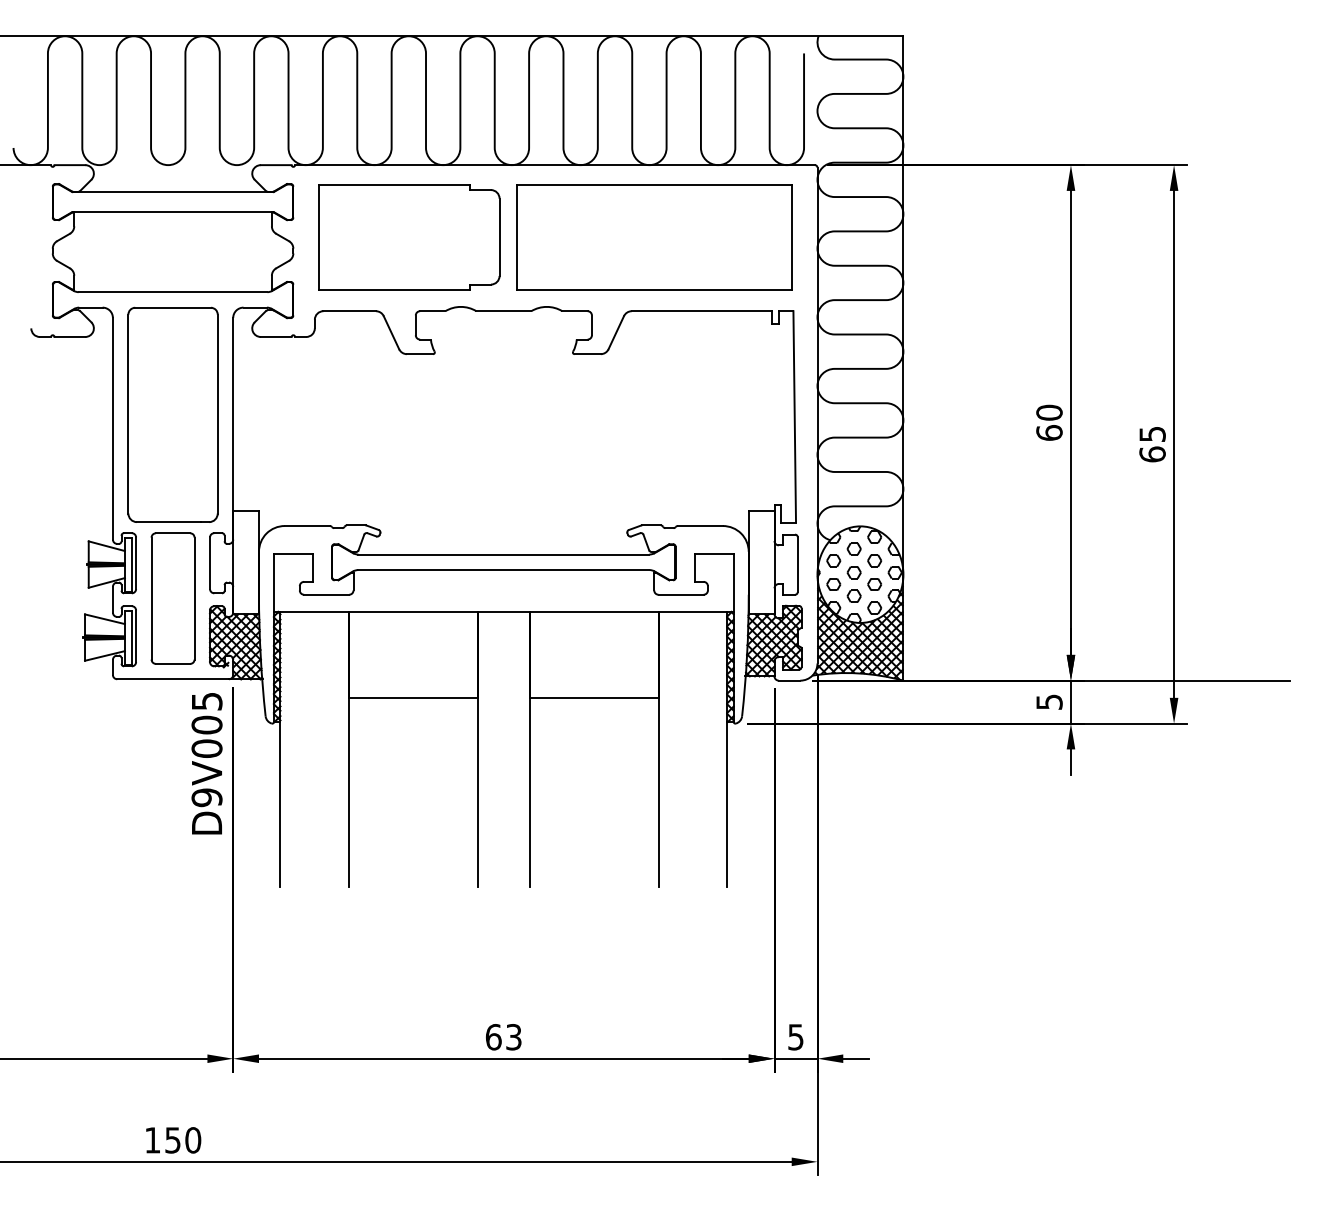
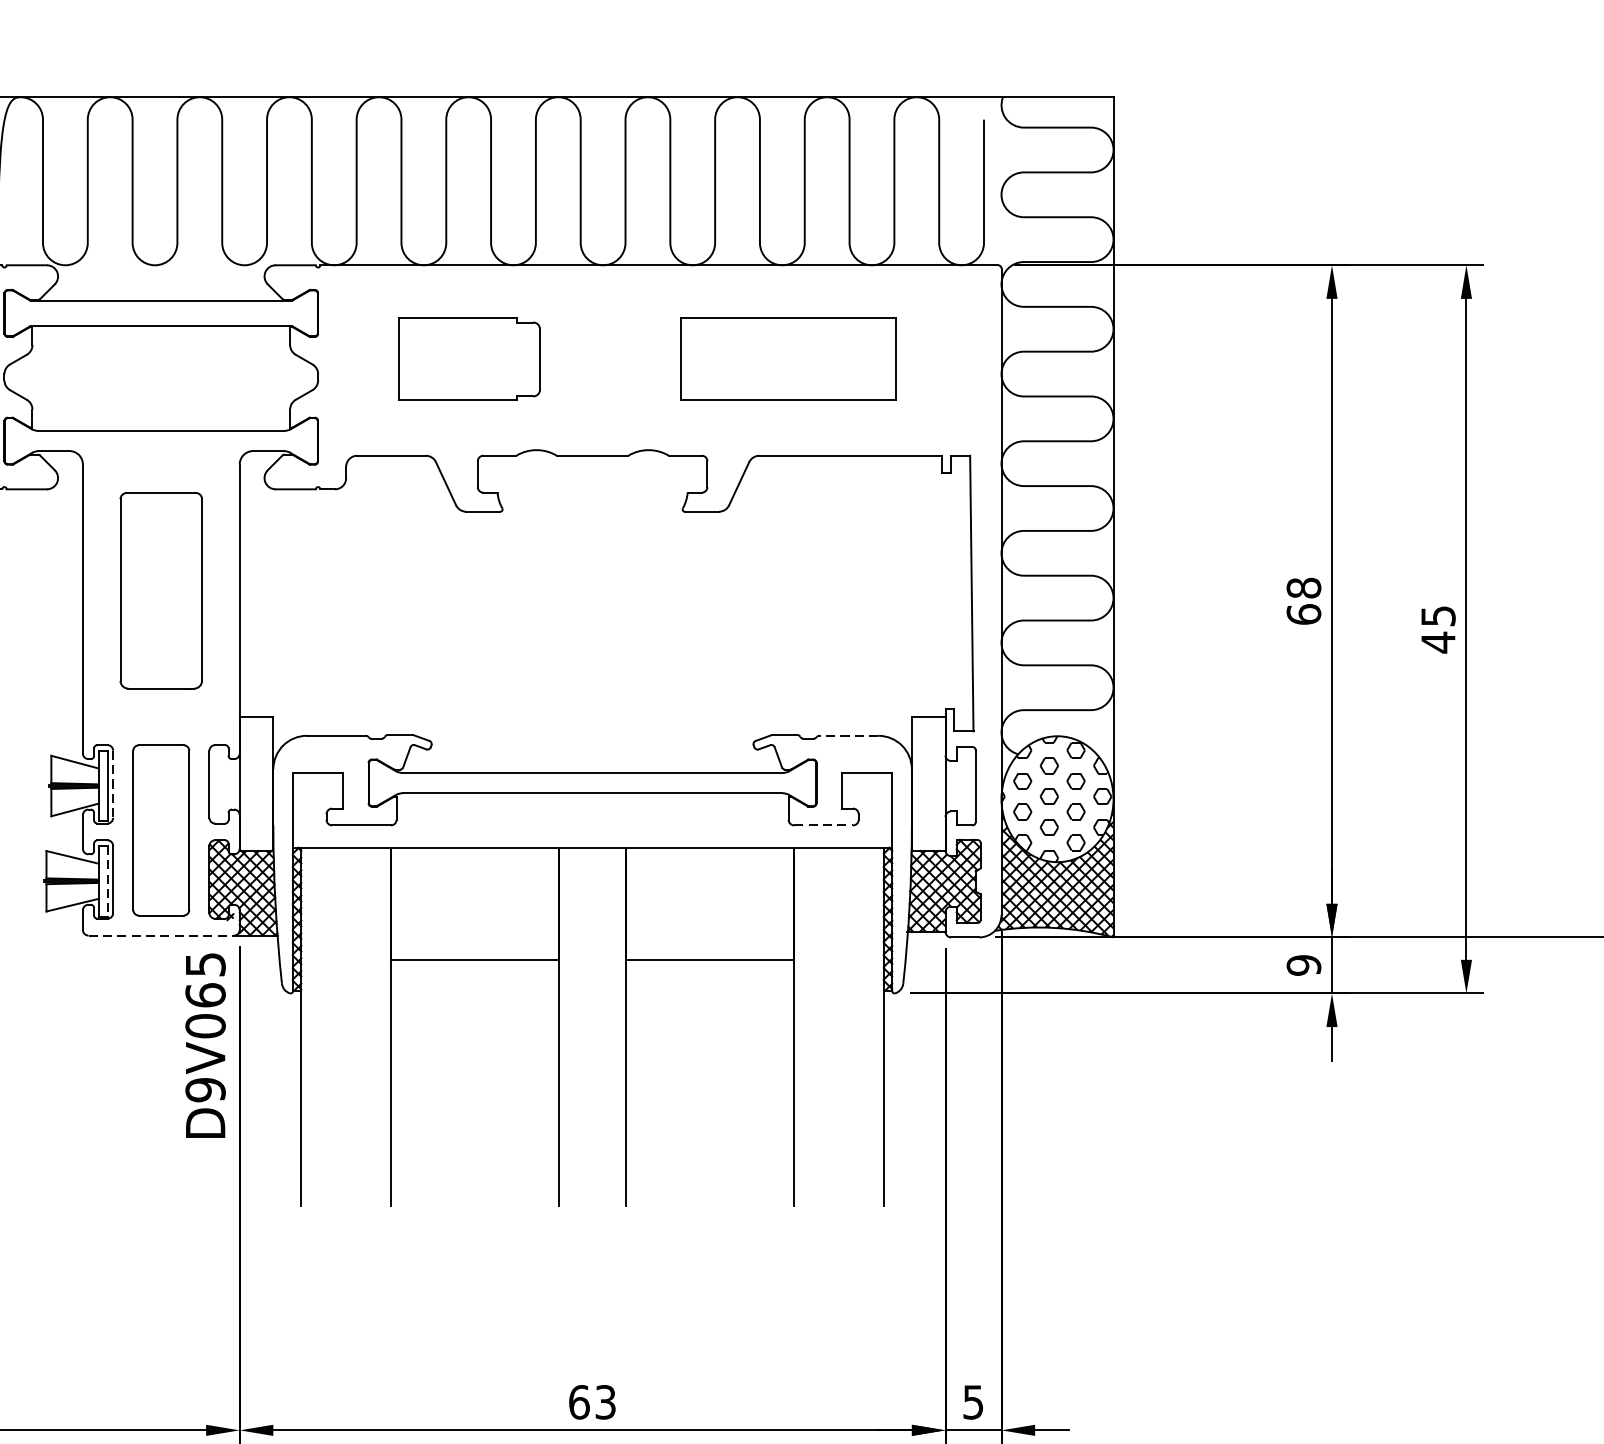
part: (409, 237) -> (469, 359), size x0.6
part: (654, 237) -> (789, 359), size x0.6
text: (1049, 412) -> (1304, 587), 60 -> 68
part: (172, 414) -> (160, 590), size x0.7
text: (1152, 454) -> (1438, 642), 65 -> 45
line: (700, 526) -> (848, 736), solid -> dashed
line: (136, 563) -> (113, 784), solid -> dashed
line: (681, 594) -> (824, 825), solid -> dashed
line: (131, 638) -> (107, 882), solid -> dashed
line: (173, 679) -> (161, 935), solid -> dashed
text: (1049, 702) -> (1304, 965), 5 -> 9
text: (206, 724) -> (204, 994), D9V005 -> D9V065

